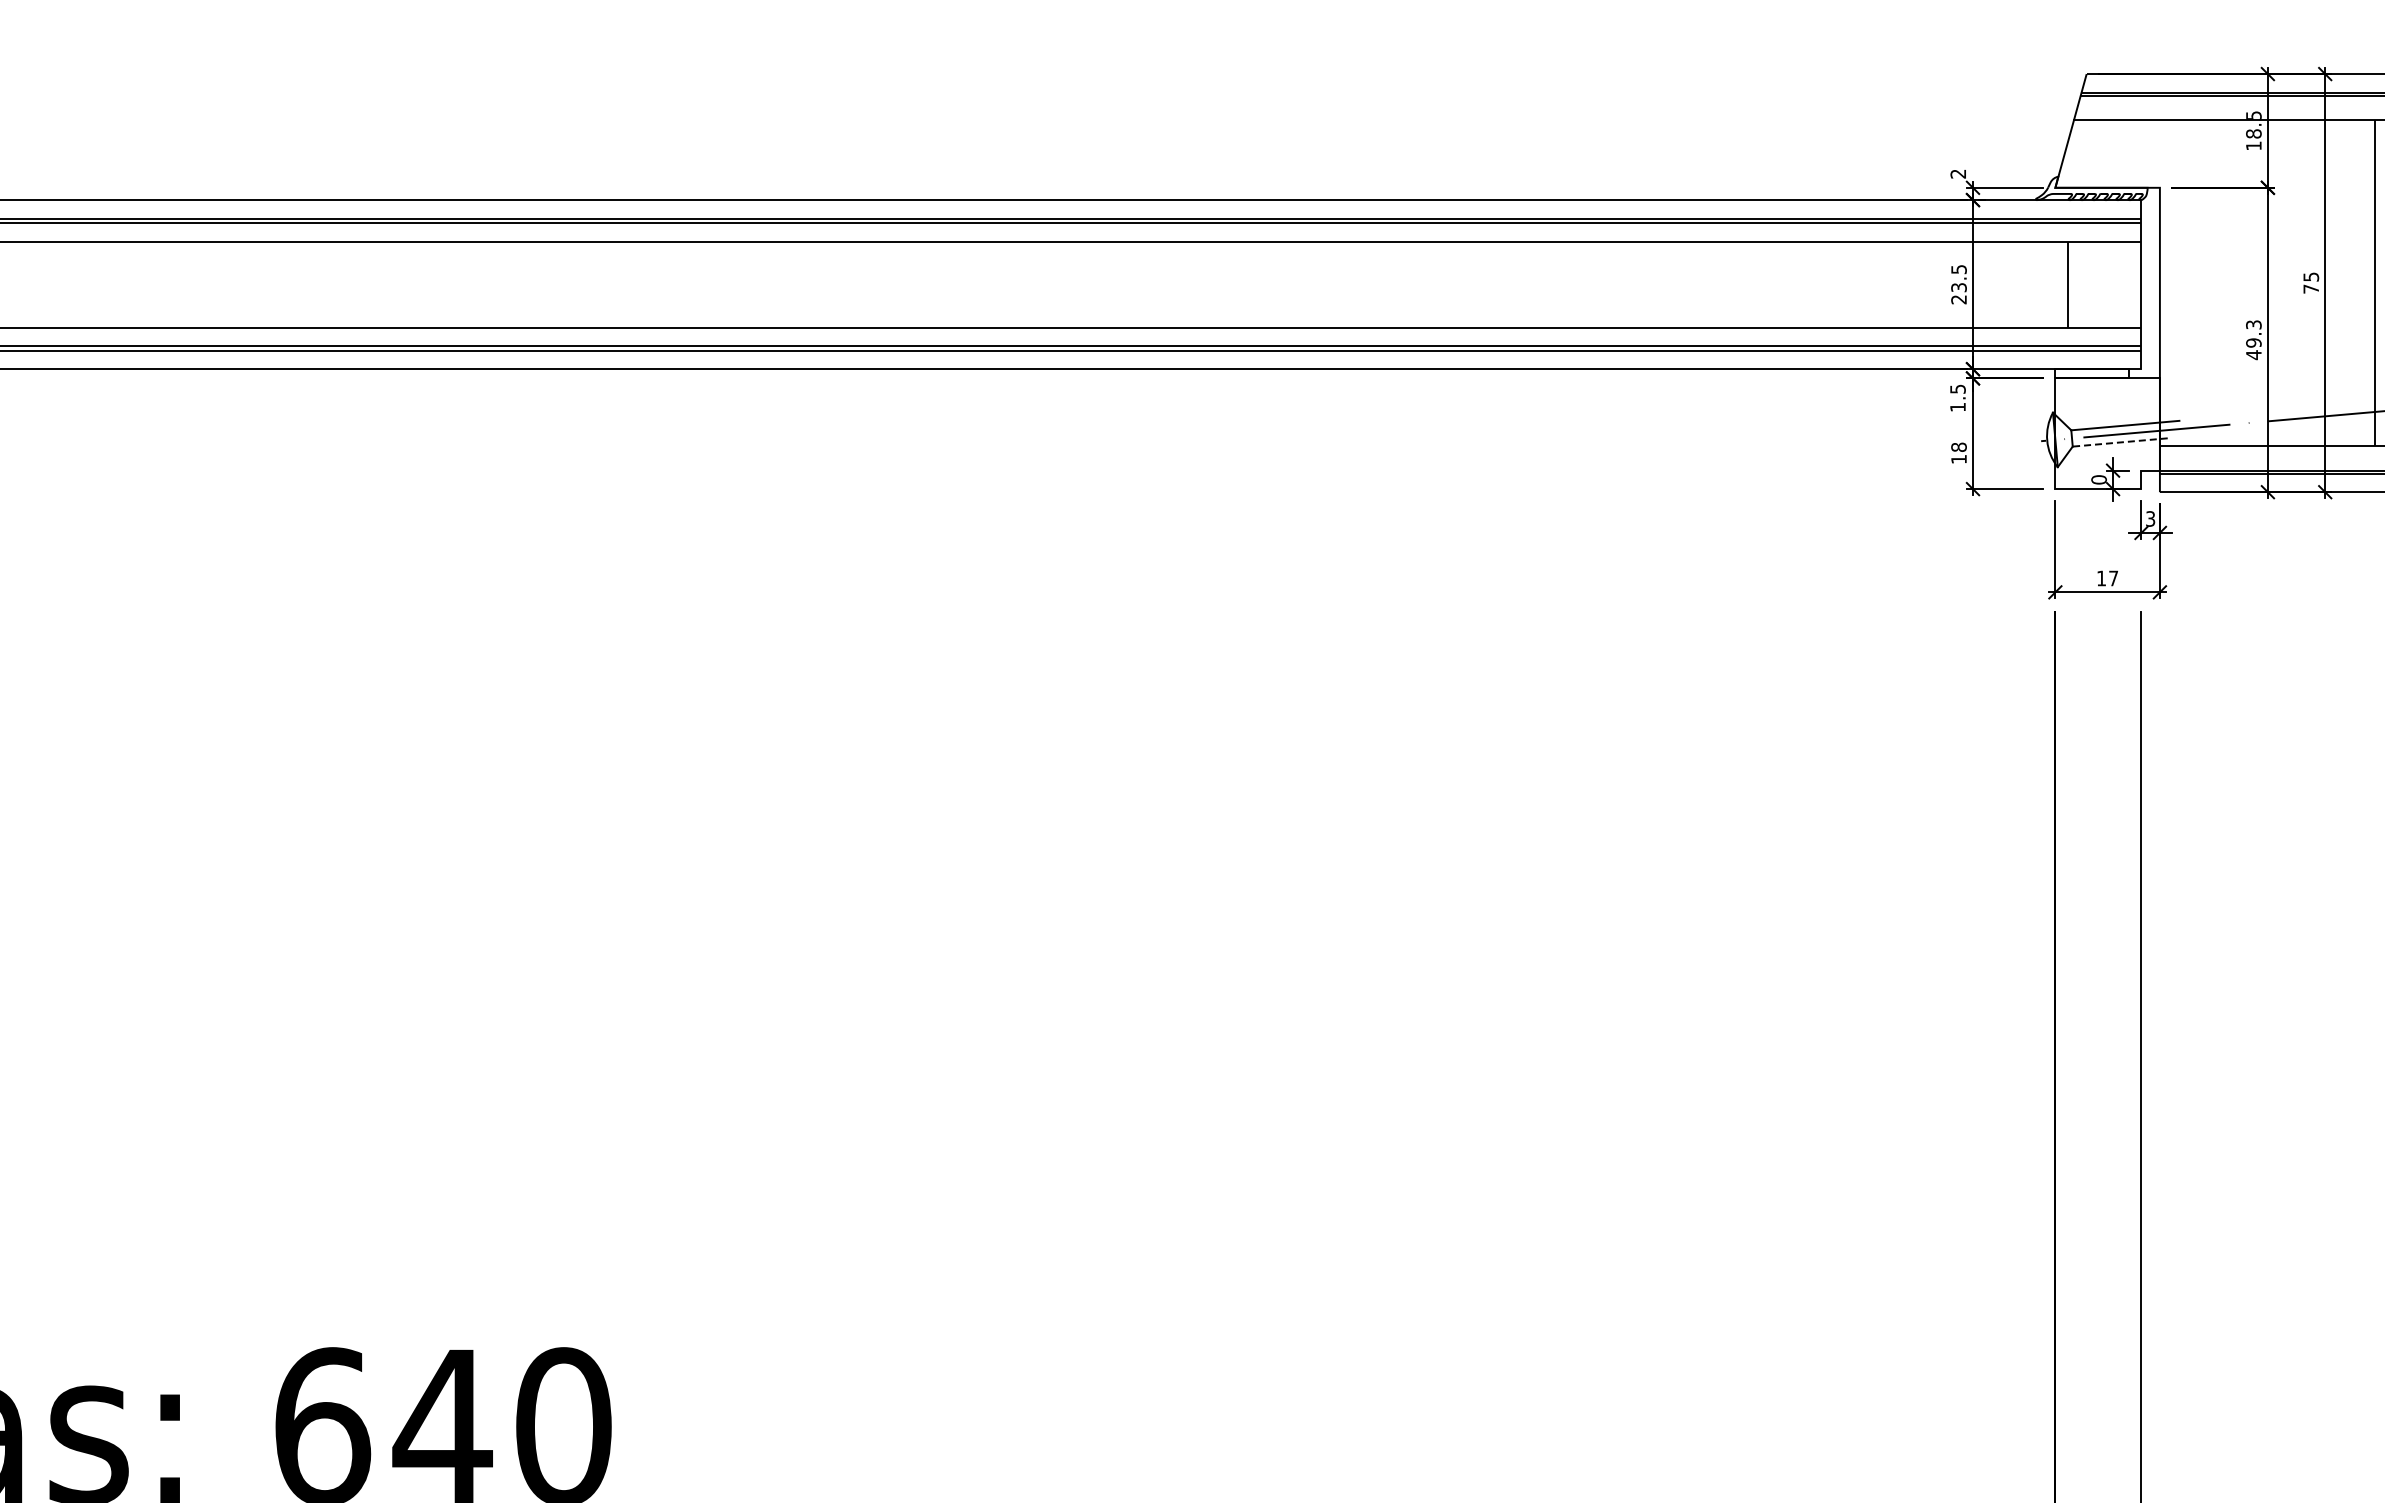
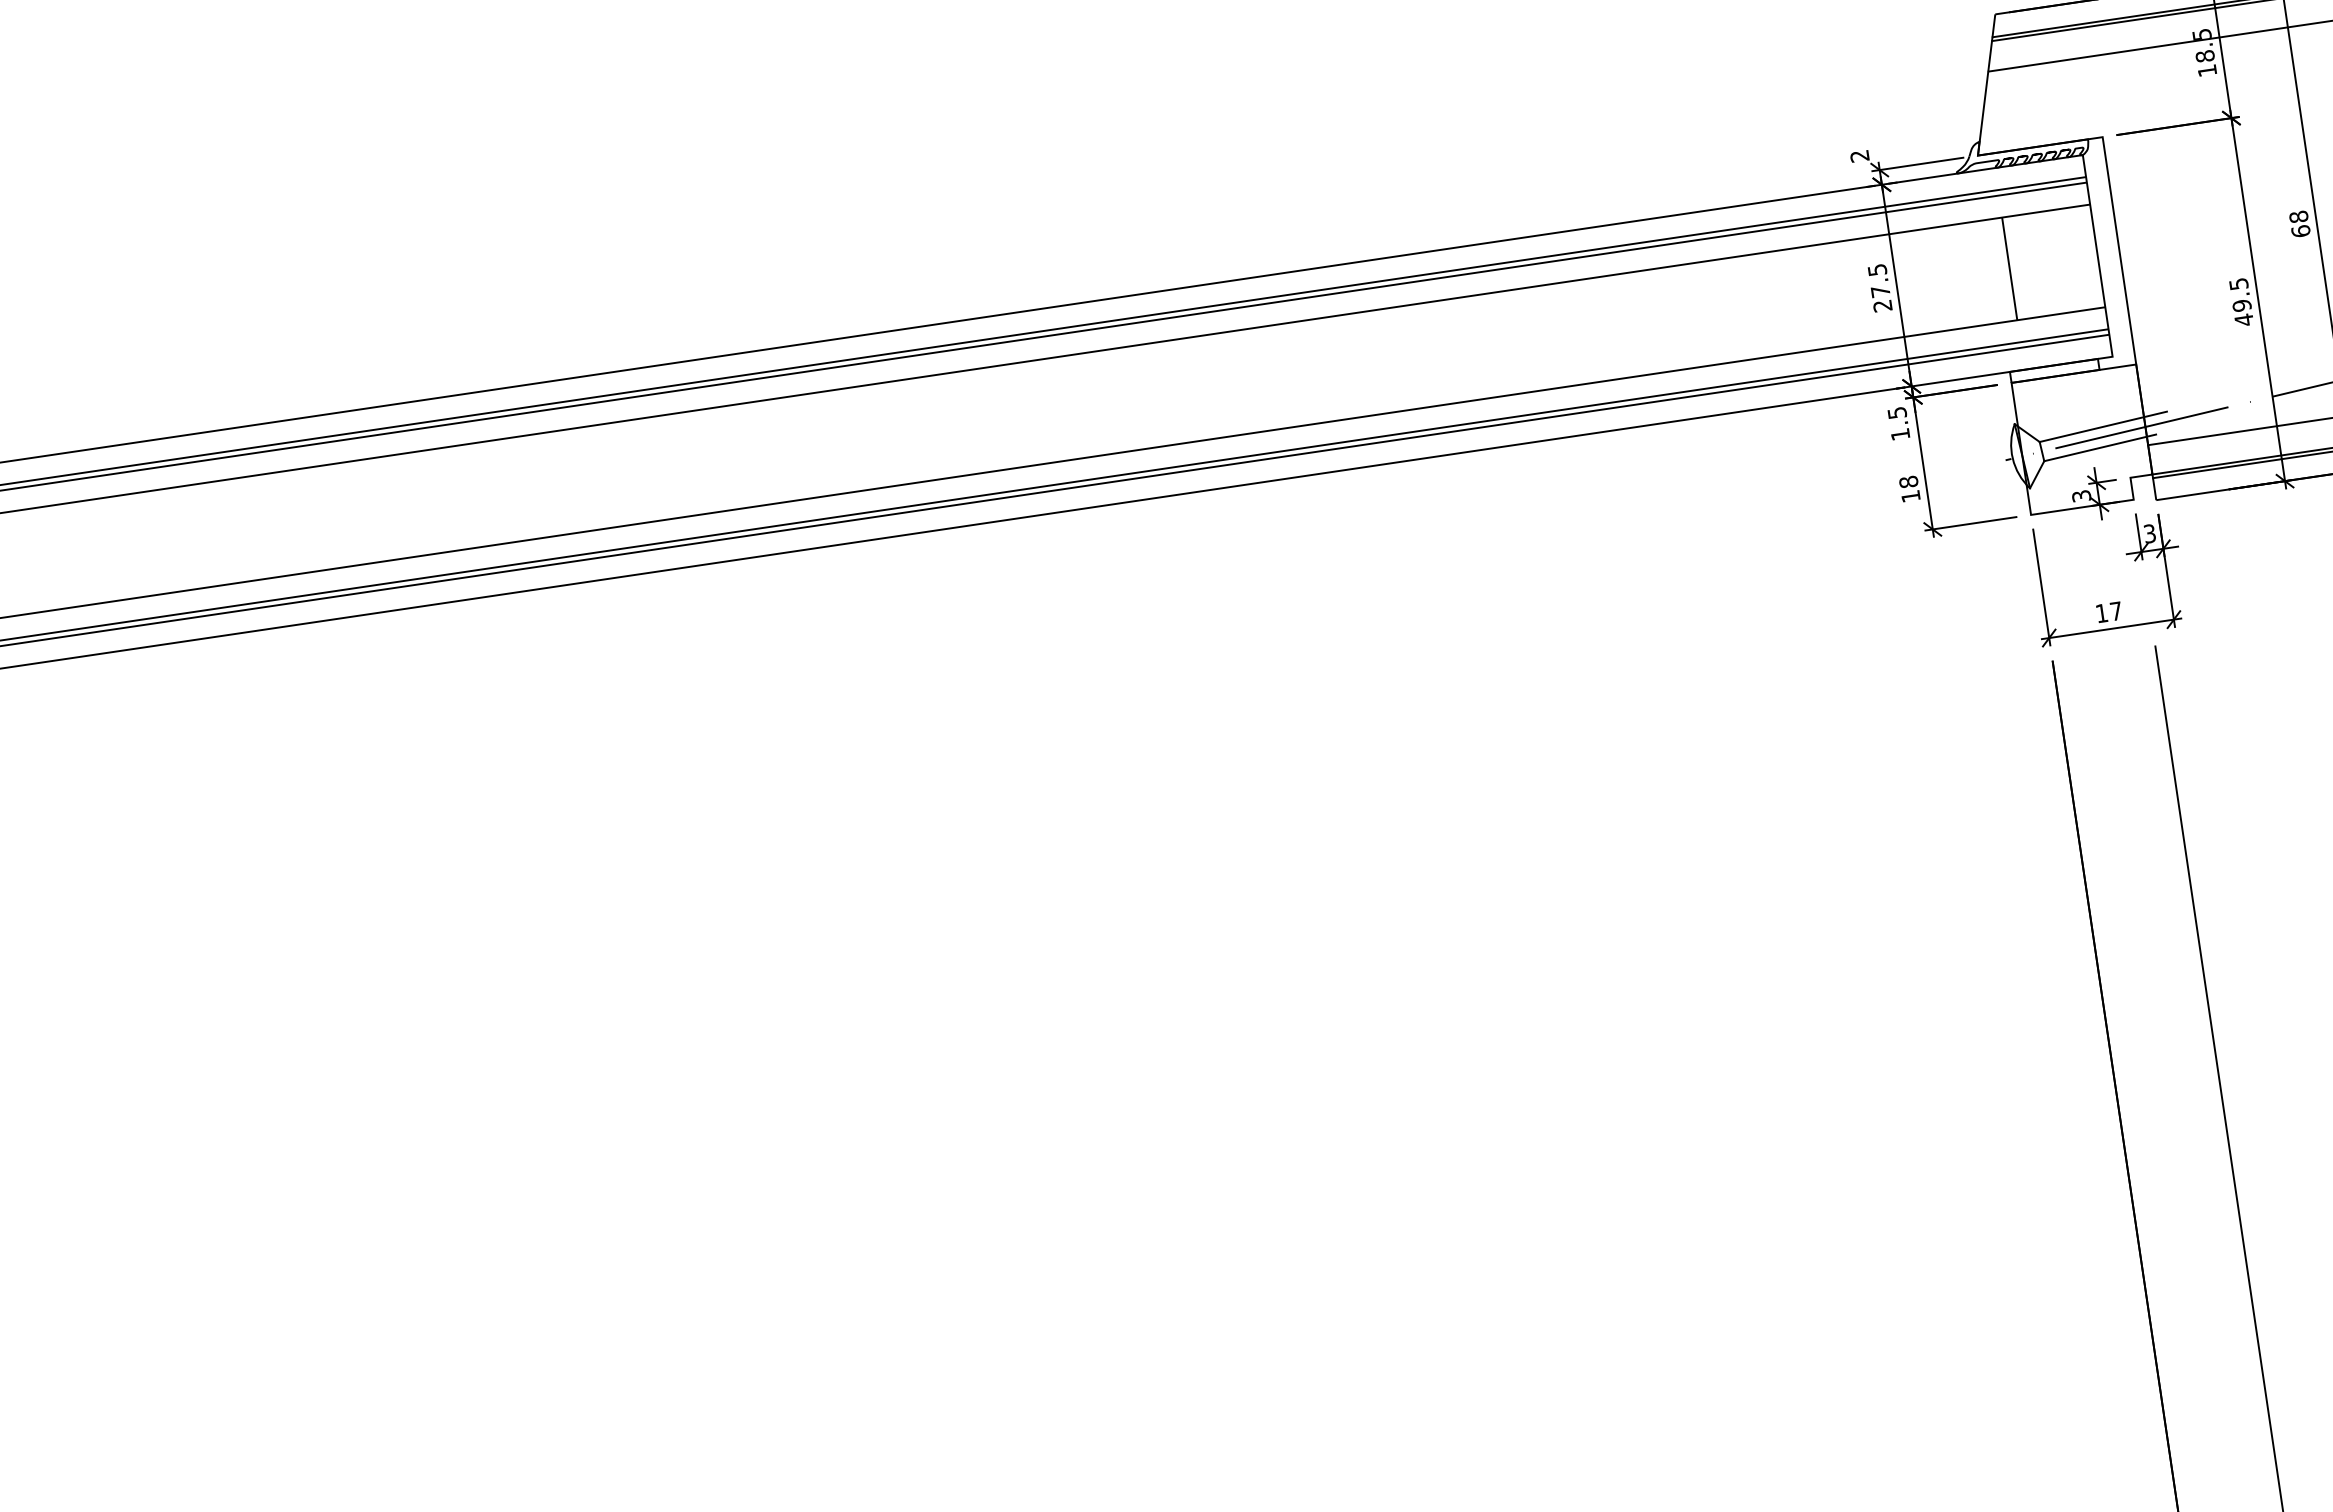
text: (2311, 282) -> (2300, 223), 75 -> 68
text: (1958, 287) -> (1879, 291), 23.5 -> 27.5
text: (2253, 324) -> (2238, 283), 49.3 -> 49.5
line: (2120, 442) -> (2100, 447), dashed -> solid
text: (2098, 479) -> (2080, 495), 0 -> 3

